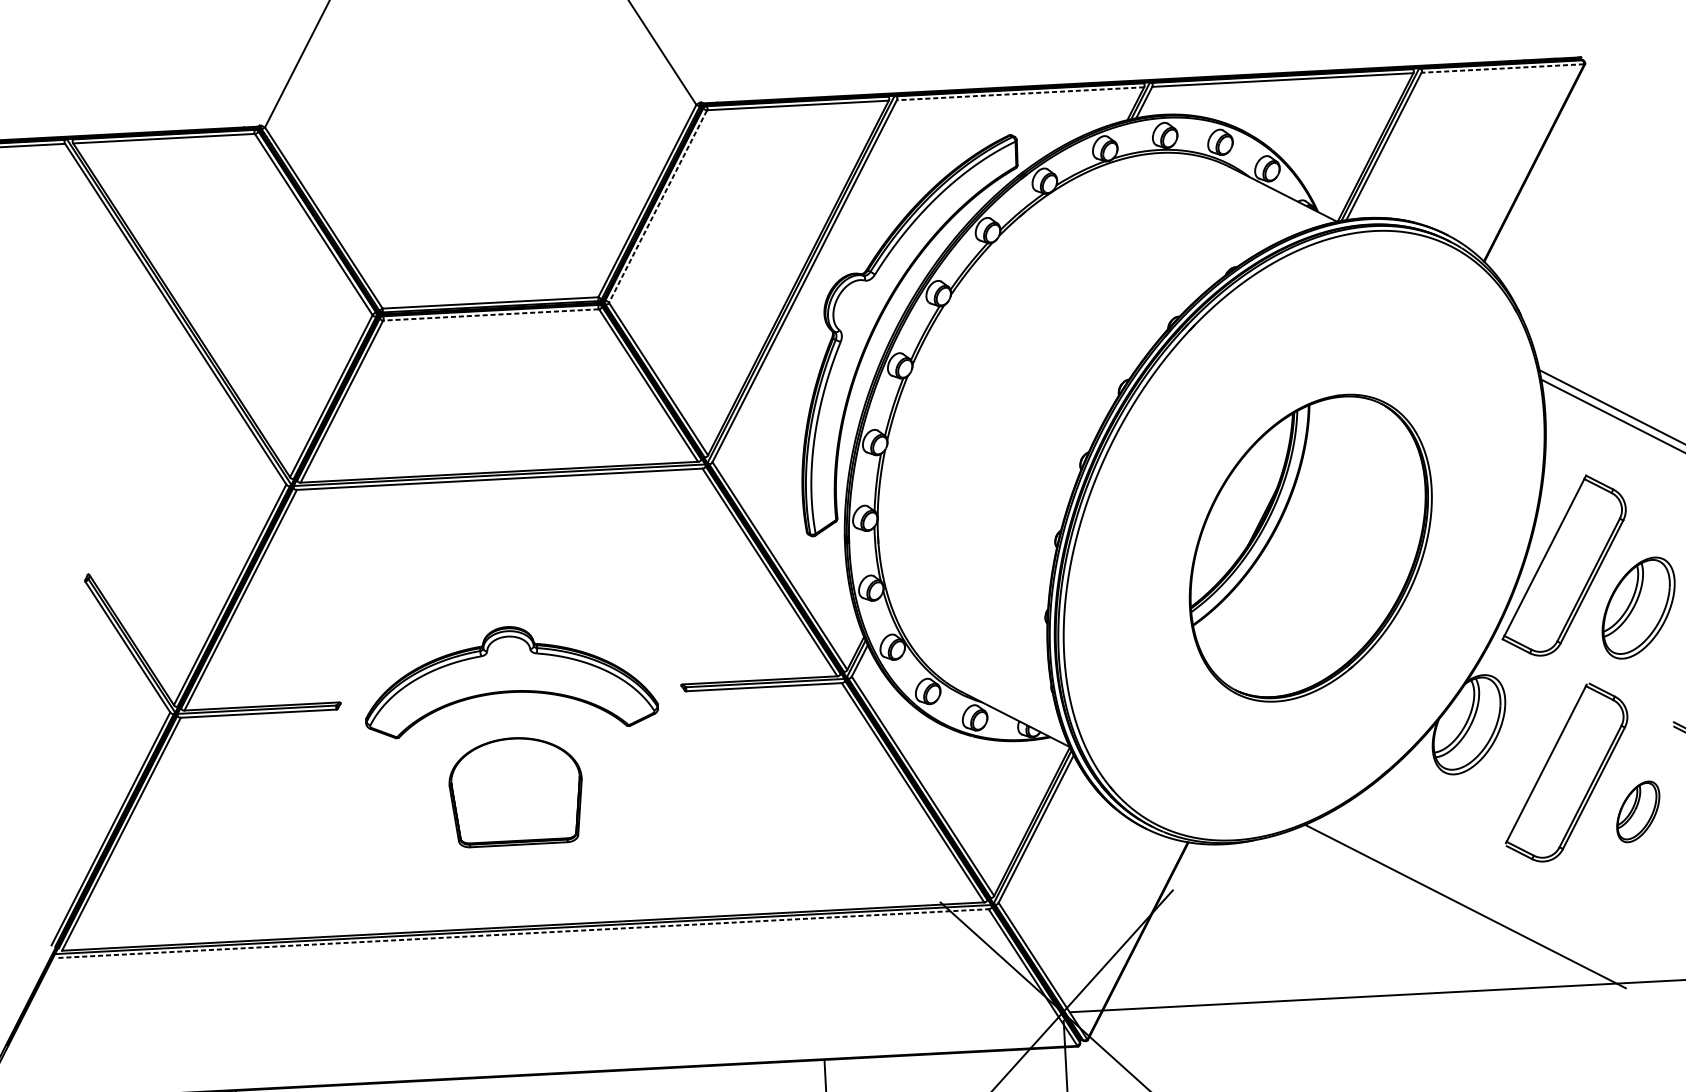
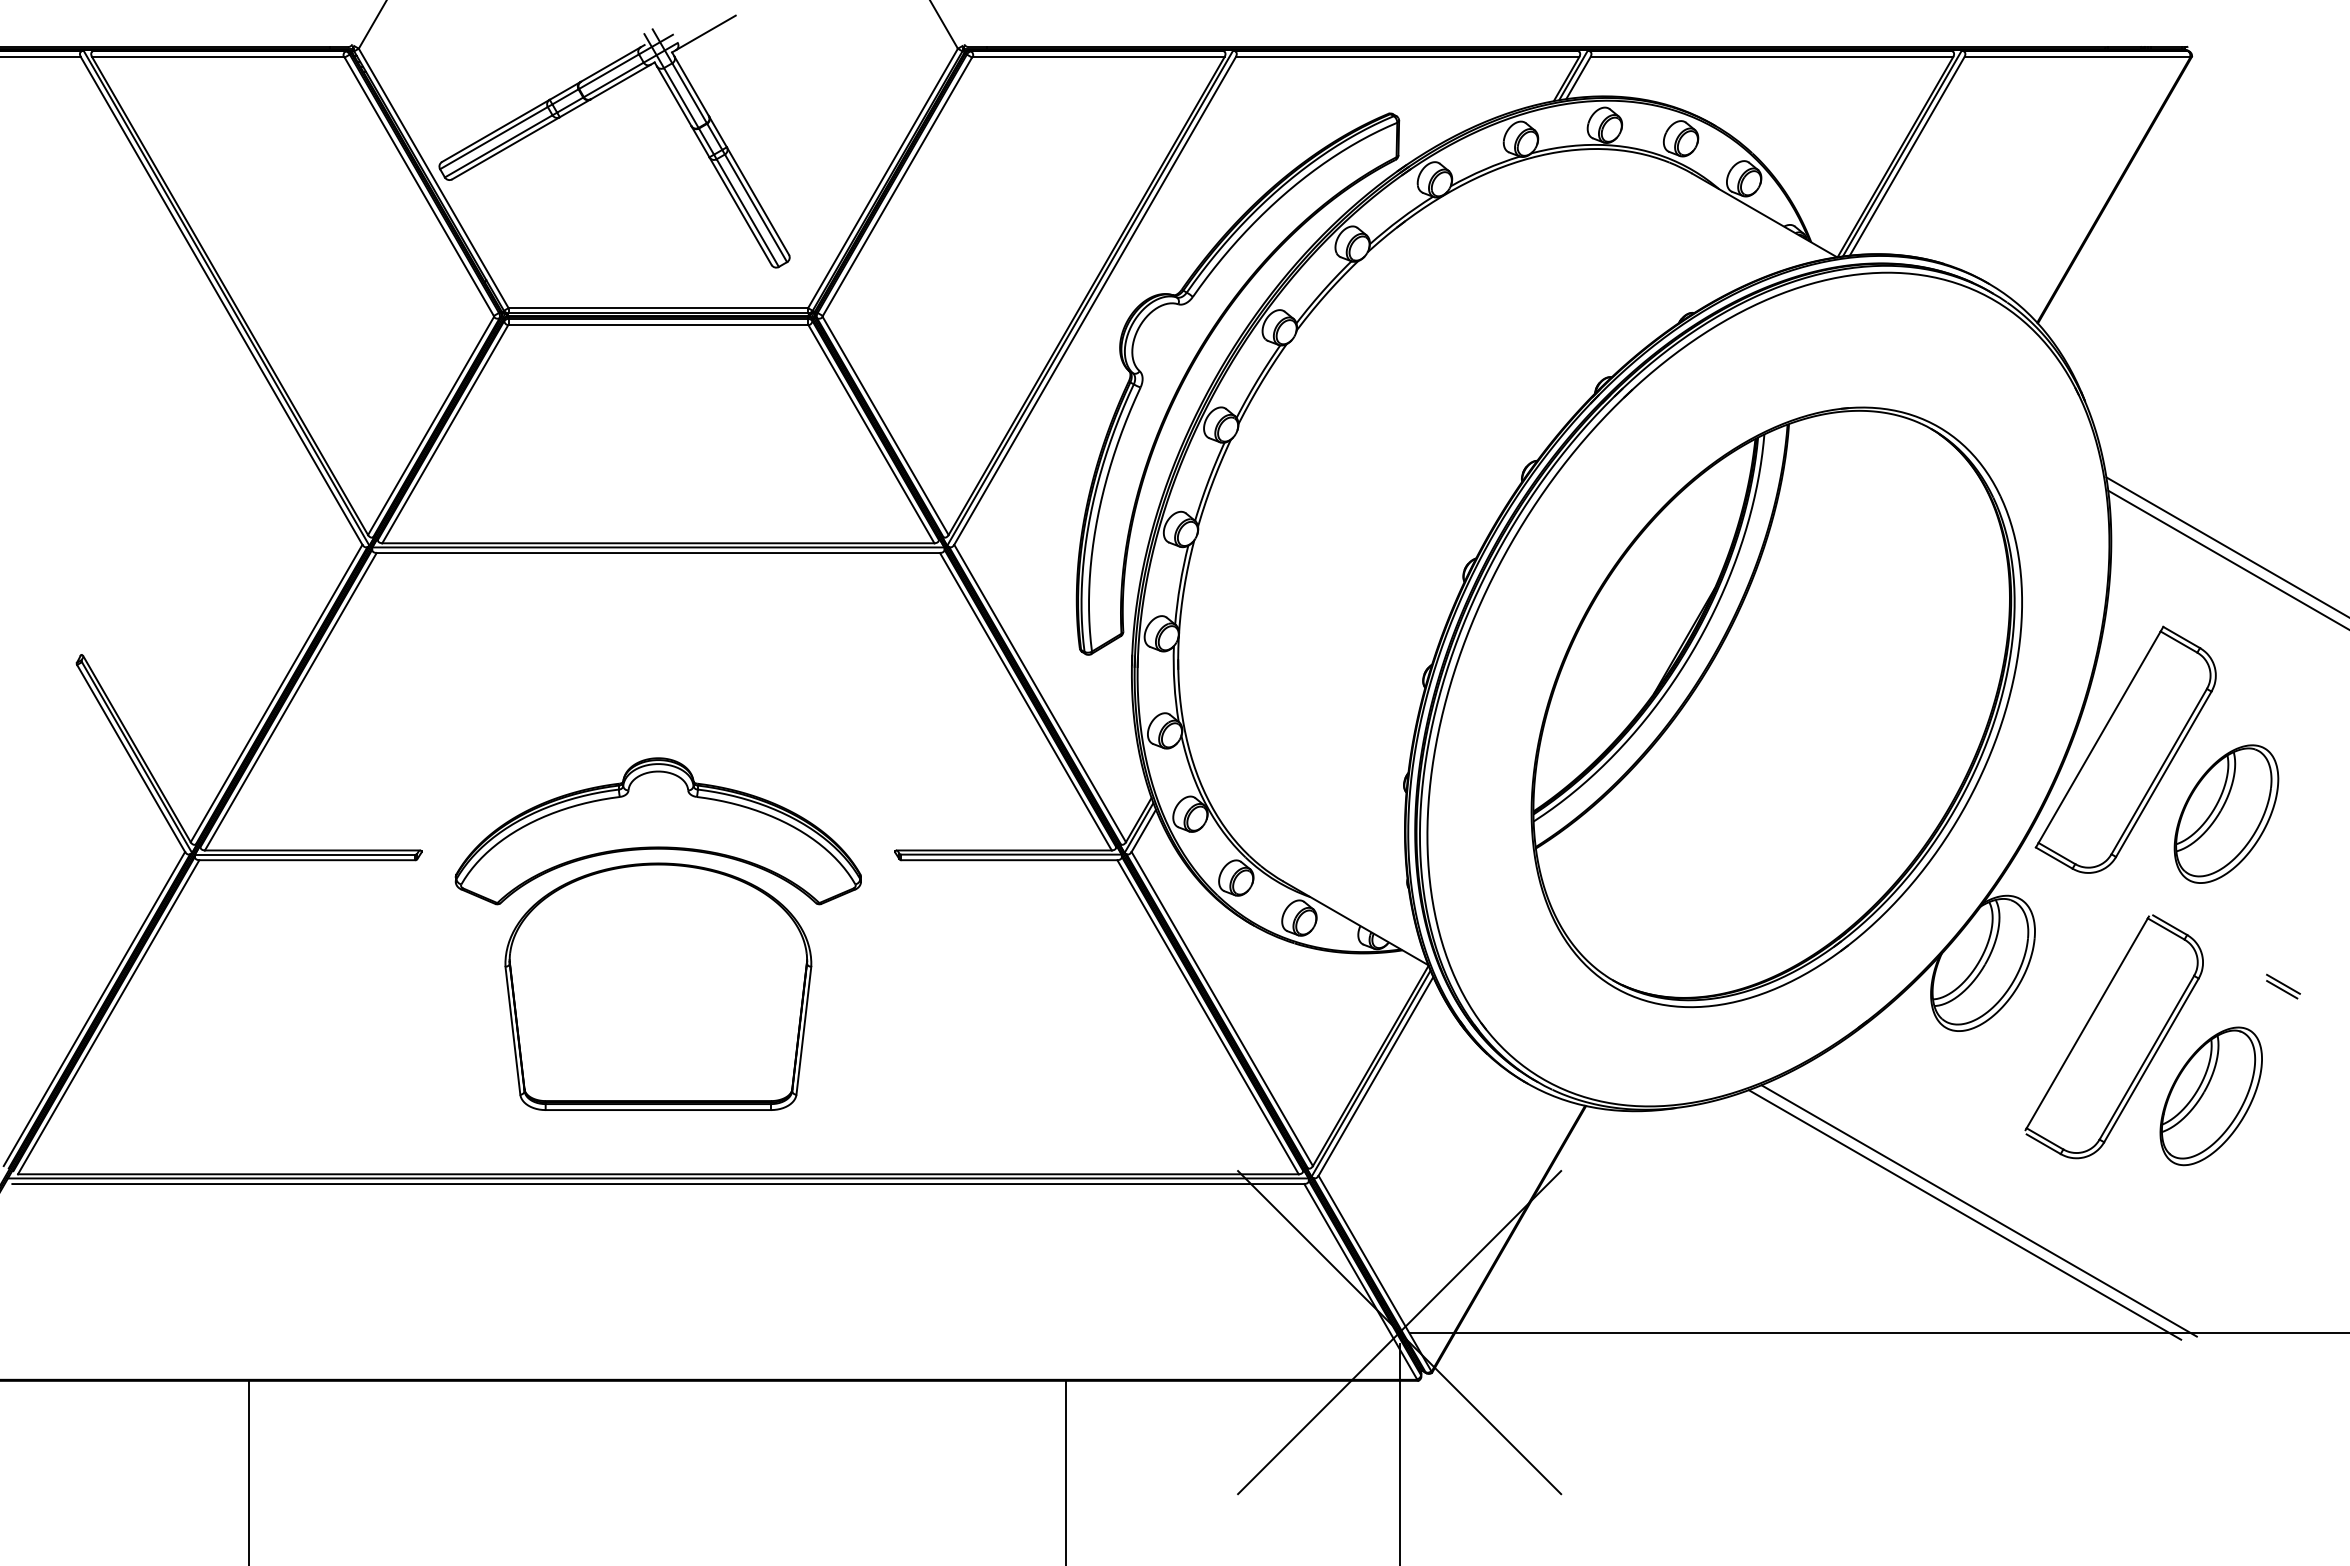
line: (1502, 68) -> (2077, 56), dashed -> solid
line: (1020, 93) -> (1407, 56), dashed -> solid
part: (434, 155) -> (591, 100), added
line: (658, 207) -> (897, 187), dashed -> solid
line: (490, 314) -> (657, 324), dashed -> solid
part: (1310, 548) -> (1776, 707), size x1.43
part: (516, 791) -> (658, 986), size x1.67
part: (1637, 812) -> (2210, 1096), size x1.67
line: (1475, 902) -> (1978, 1210), added
line: (523, 933) -> (658, 1184), dashed -> solid

